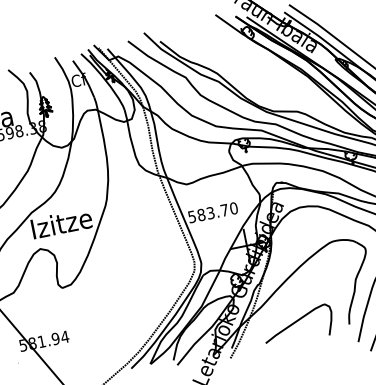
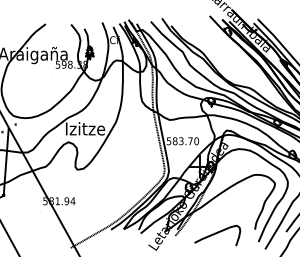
curve: (296, 323) -> (216, 234), moved

